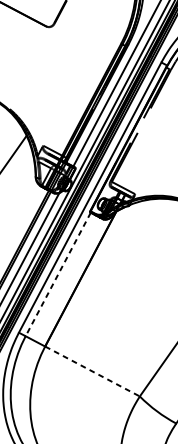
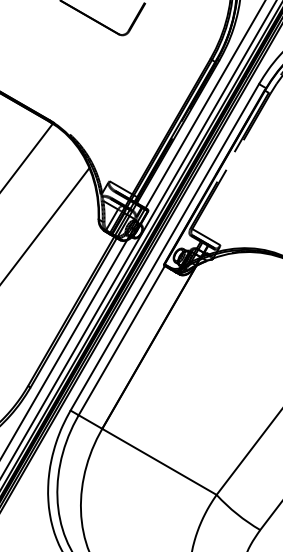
line: (58, 275) -> (121, 341), dashed -> solid
line: (92, 371) -> (159, 462), dashed -> solid

